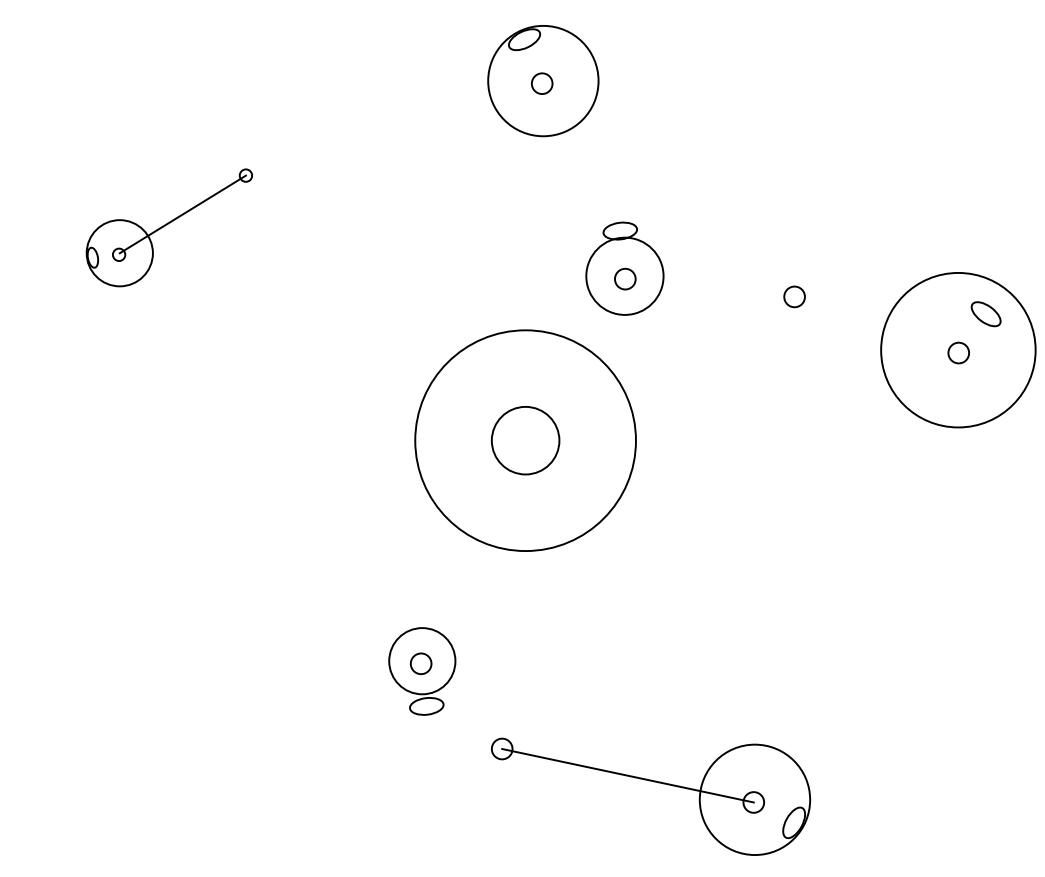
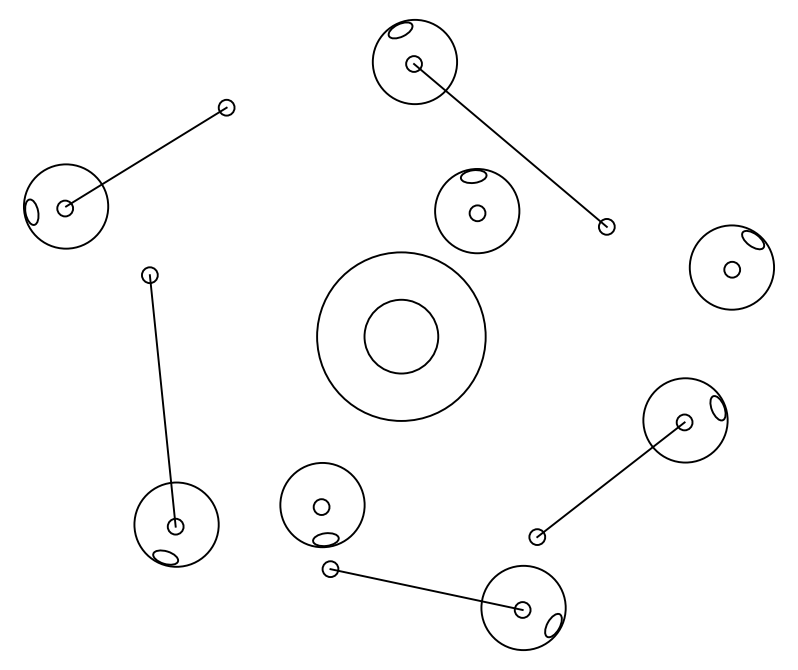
line: (668, 190) -> (510, 145), added
part: (169, 227) -> (129, 173), size x1.67
circle: (625, 275) -> (477, 210), size x1.43
circle: (957, 350) -> (731, 267), size x0.71
circle: (525, 440) -> (401, 336), size x1.43
part: (216, 545) -> (165, 416), added
part: (822, 604) -> (628, 461), added
circle: (422, 660) -> (322, 504), size x1.67
part: (650, 782) -> (443, 594), moved

